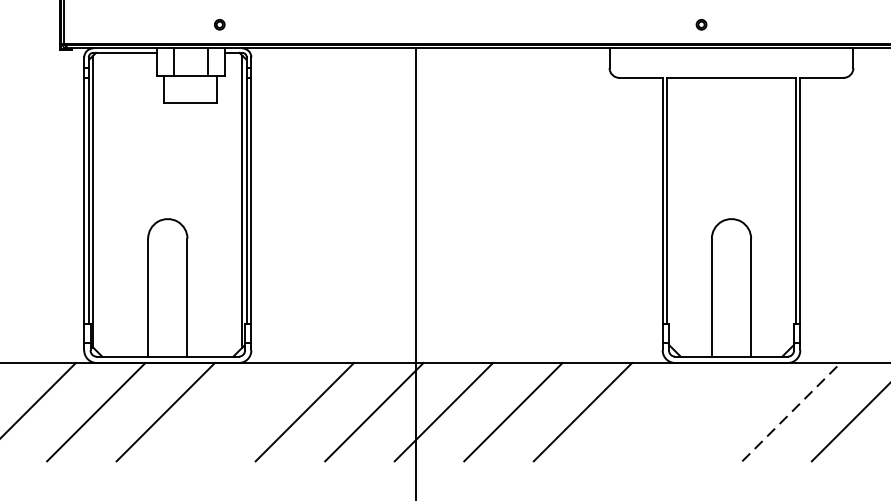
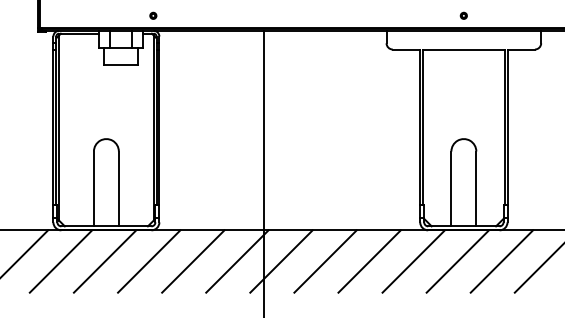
part: (220, 24) -> (153, 15), moved
part: (700, 24) -> (463, 15), moved
line: (235, 412) -> (149, 261), added
line: (652, 412) -> (413, 261), added
line: (721, 412) -> (457, 261), added
line: (792, 412) -> (502, 261), dashed -> solid

